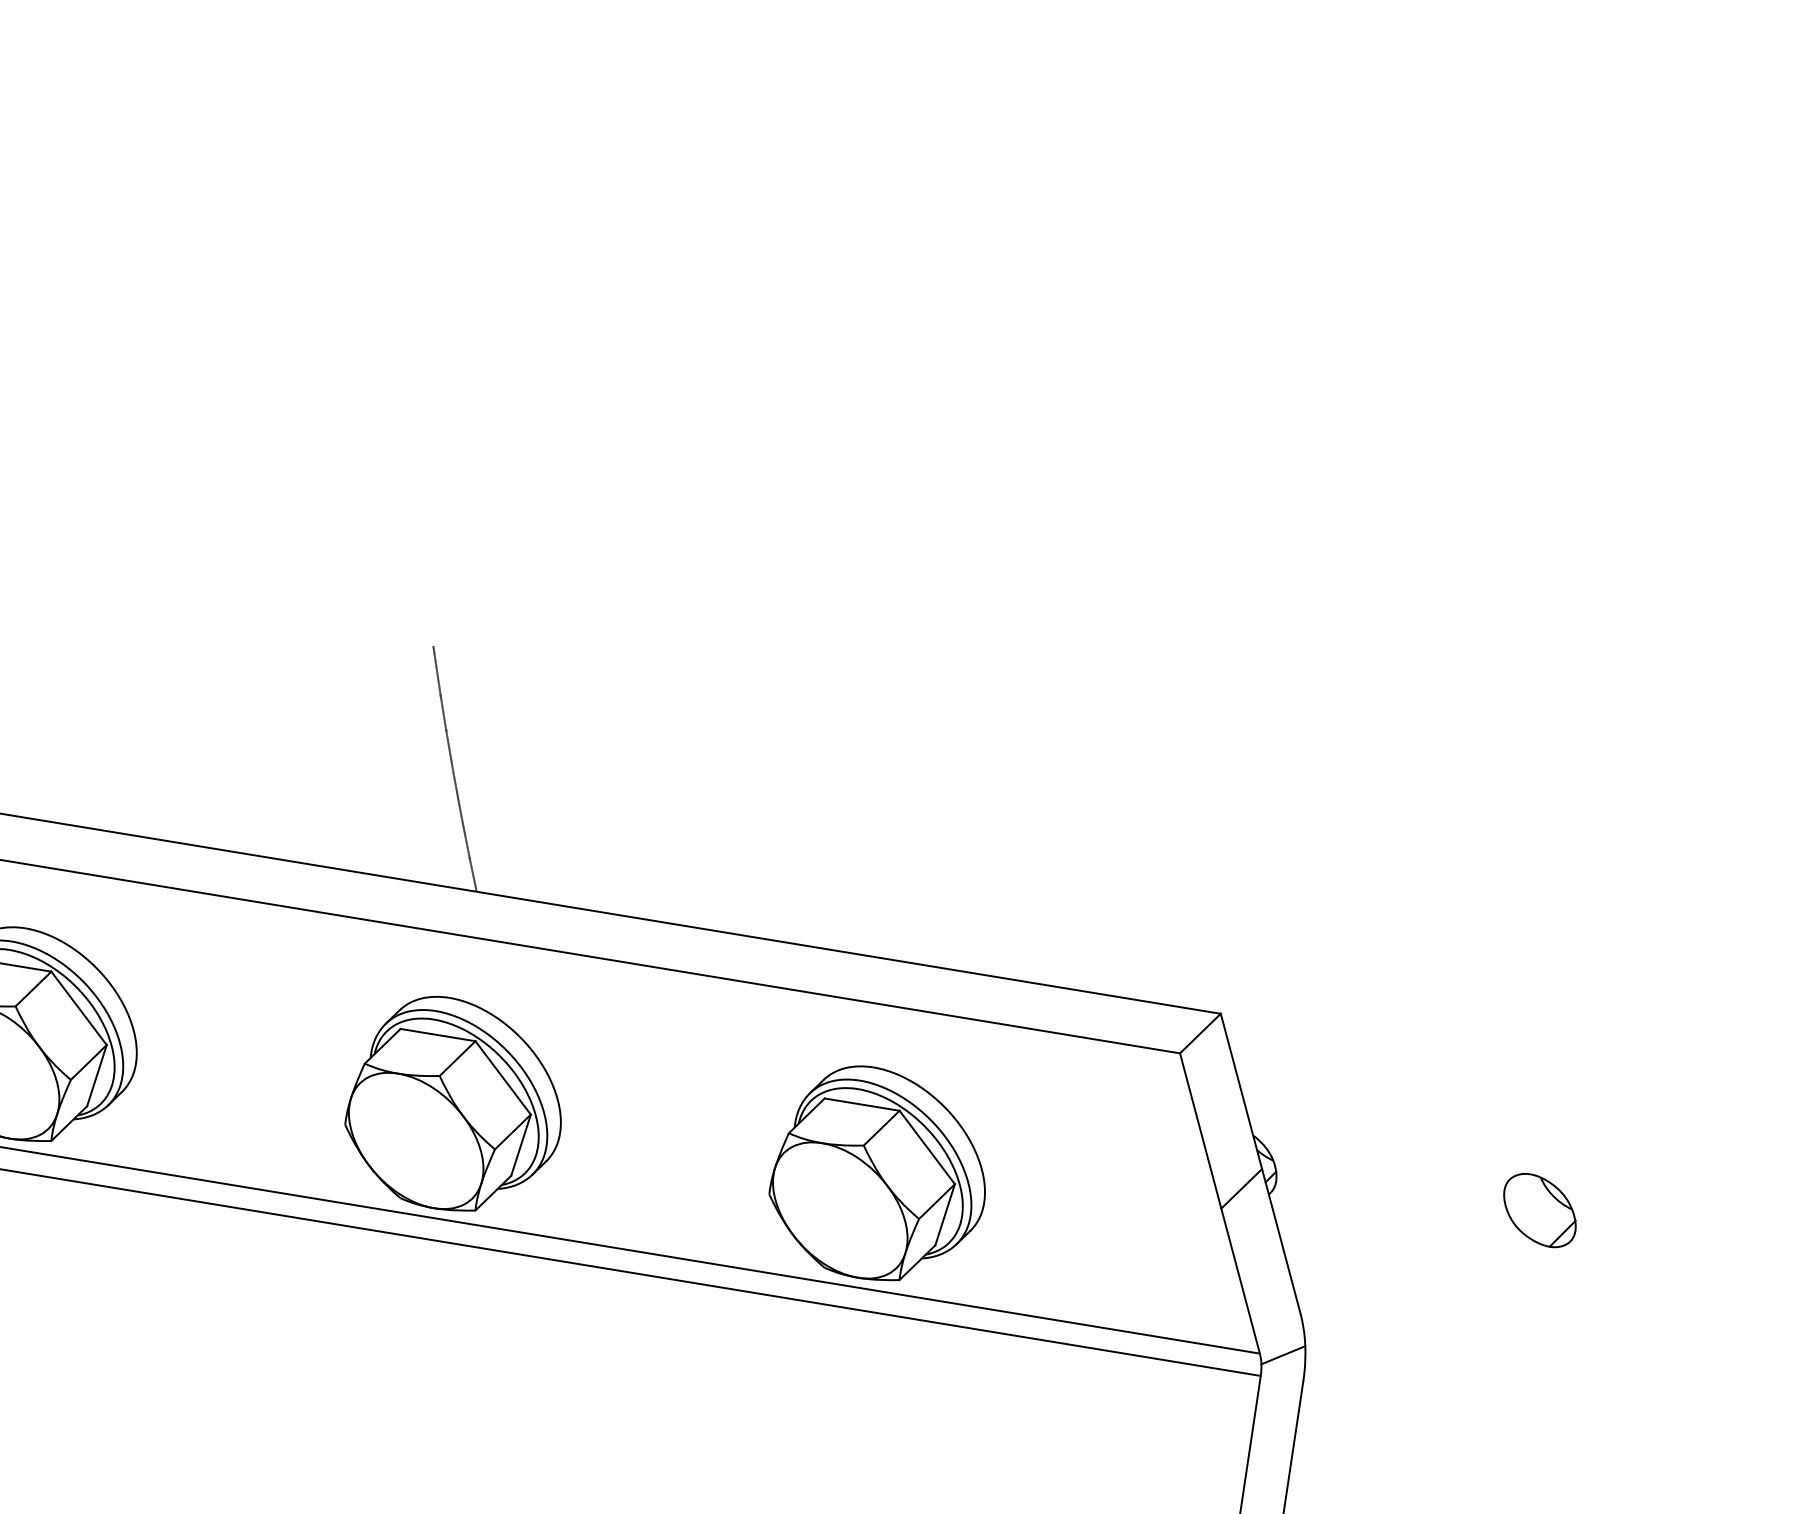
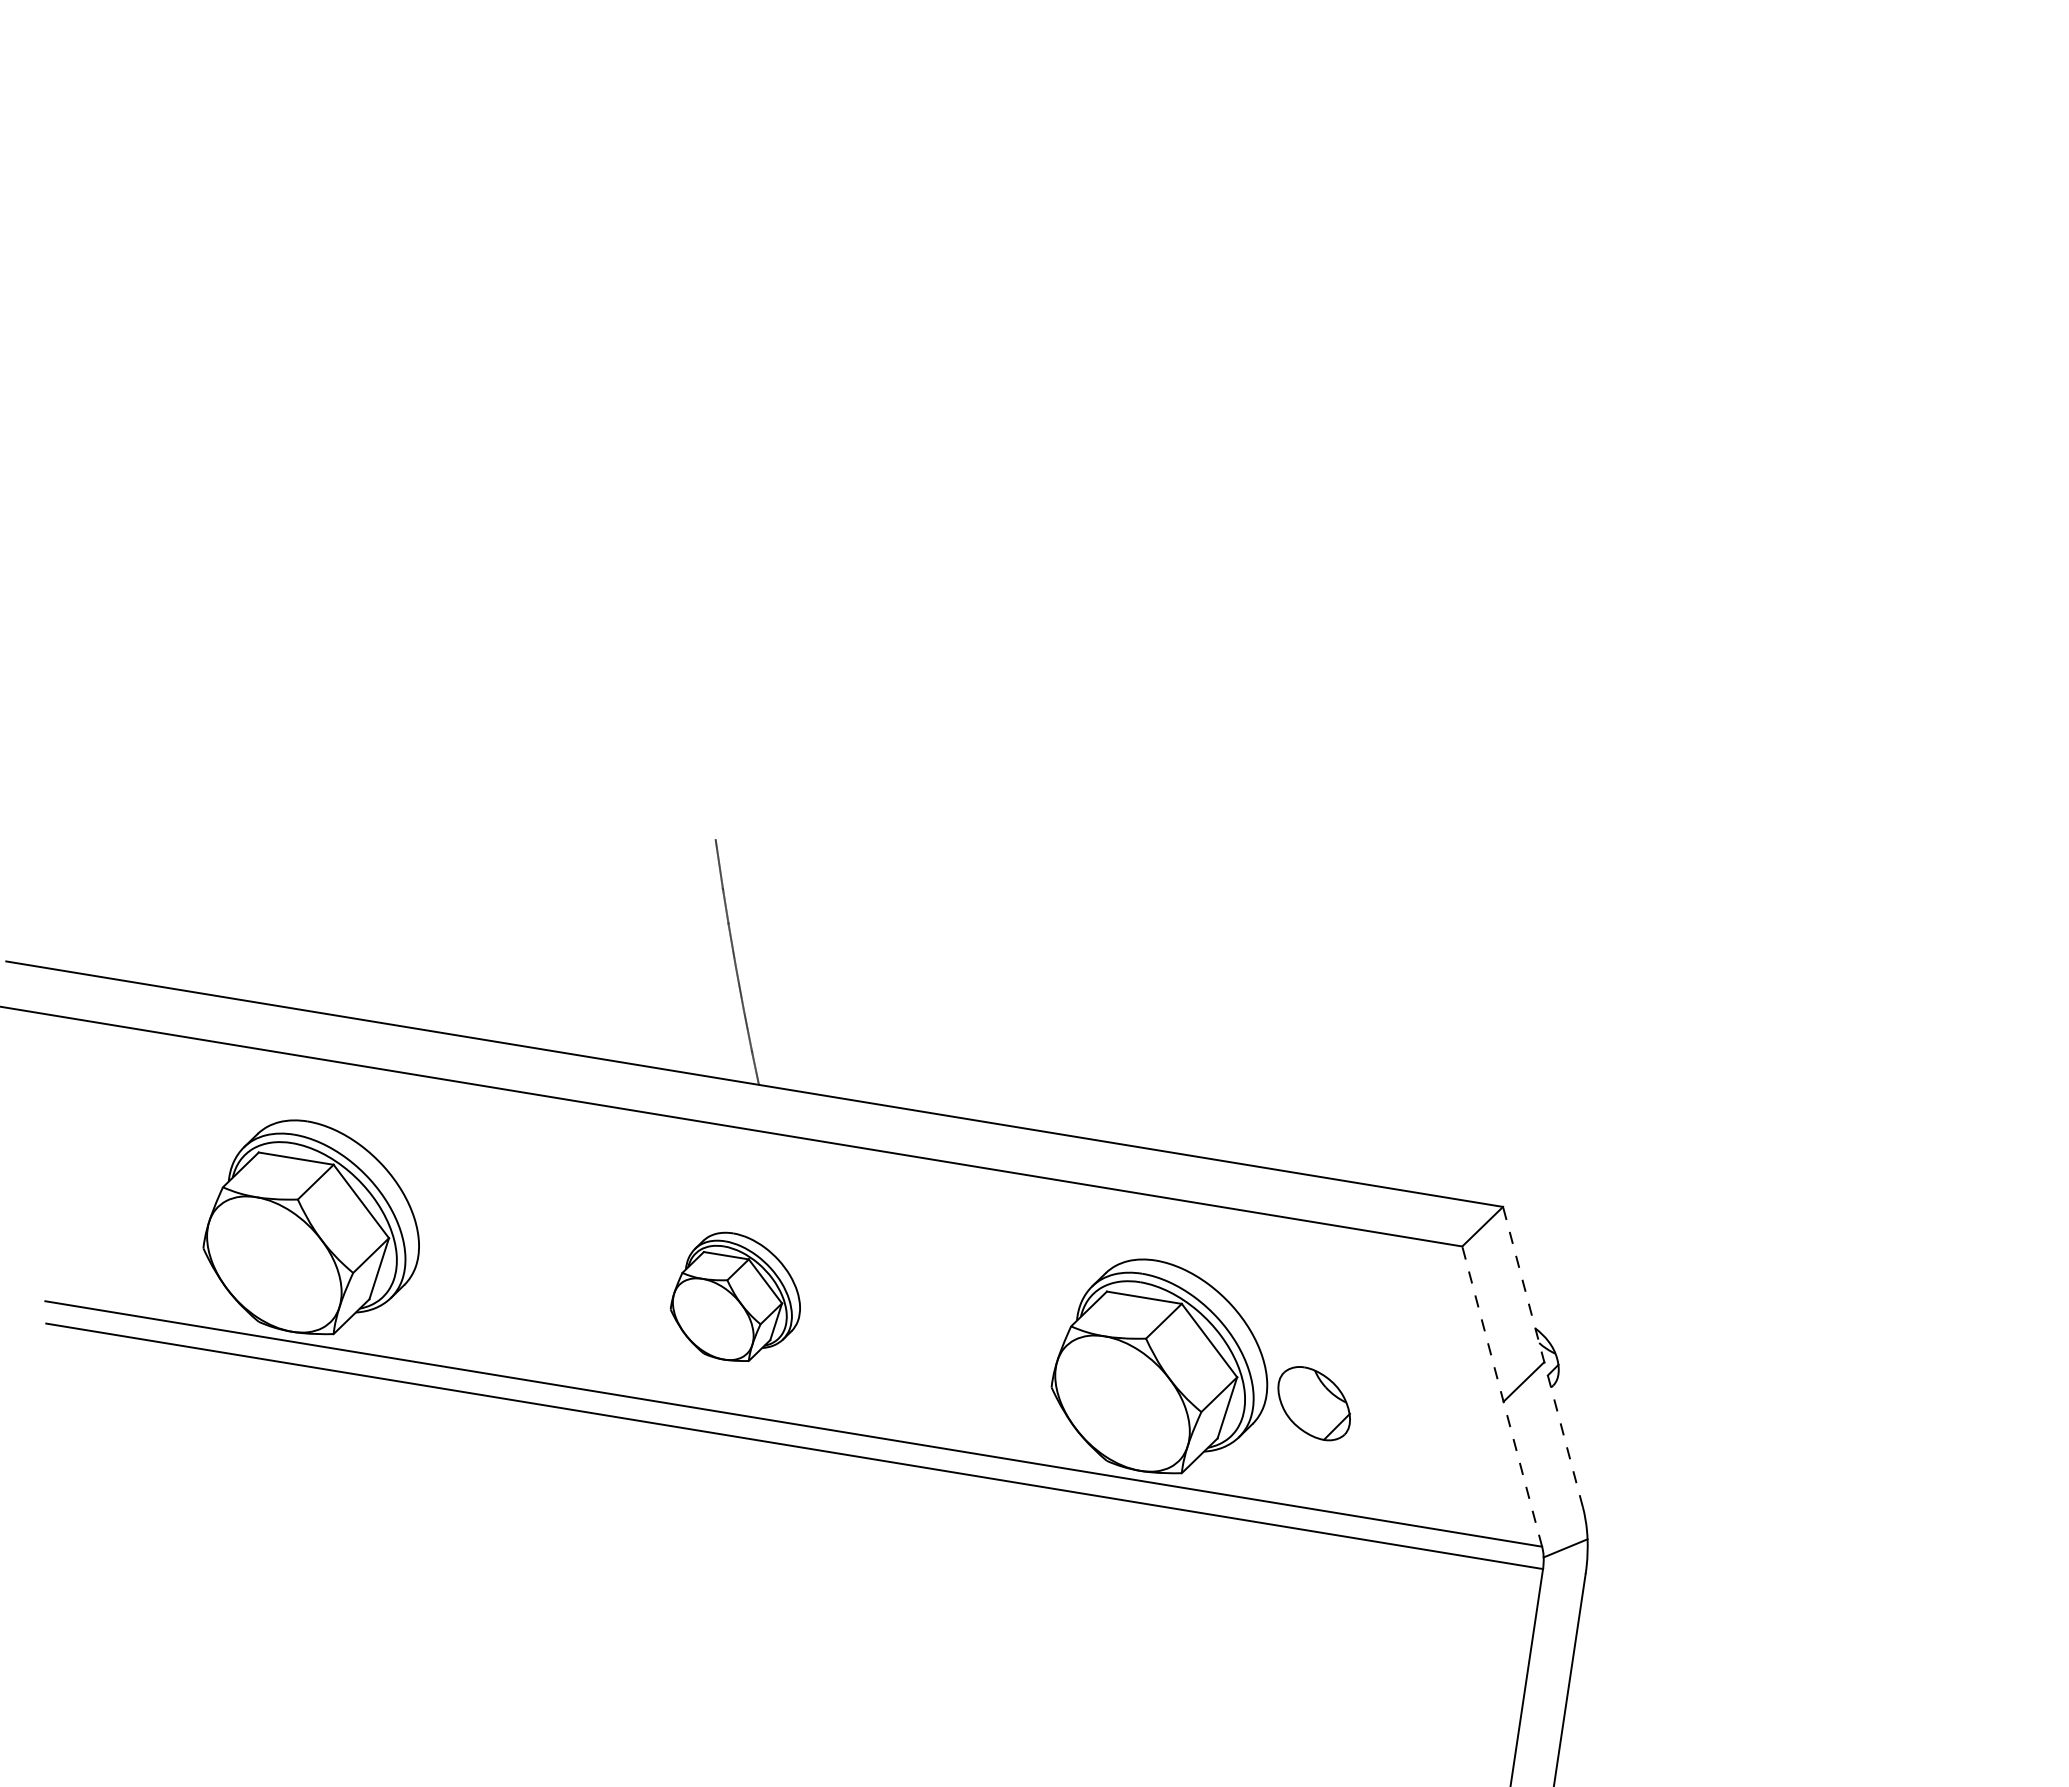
part: (453, 1103) -> (735, 1296), size x0.6
line: (1260, 1163) -> (1542, 1356), solid -> dashed
line: (1220, 1203) -> (1502, 1396), solid -> dashed
part: (1539, 1210) -> (1313, 1403), moved

